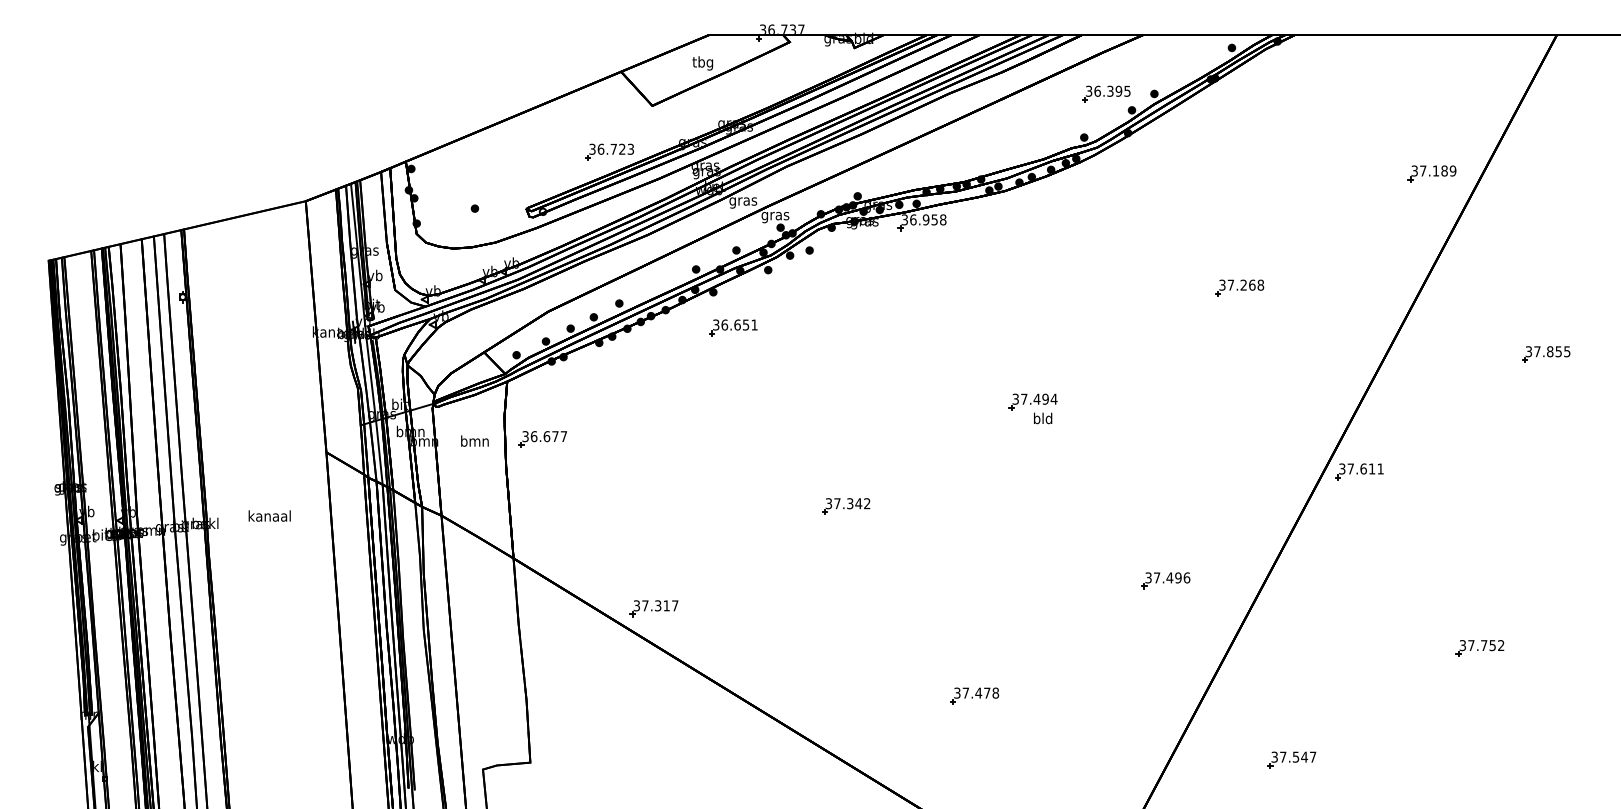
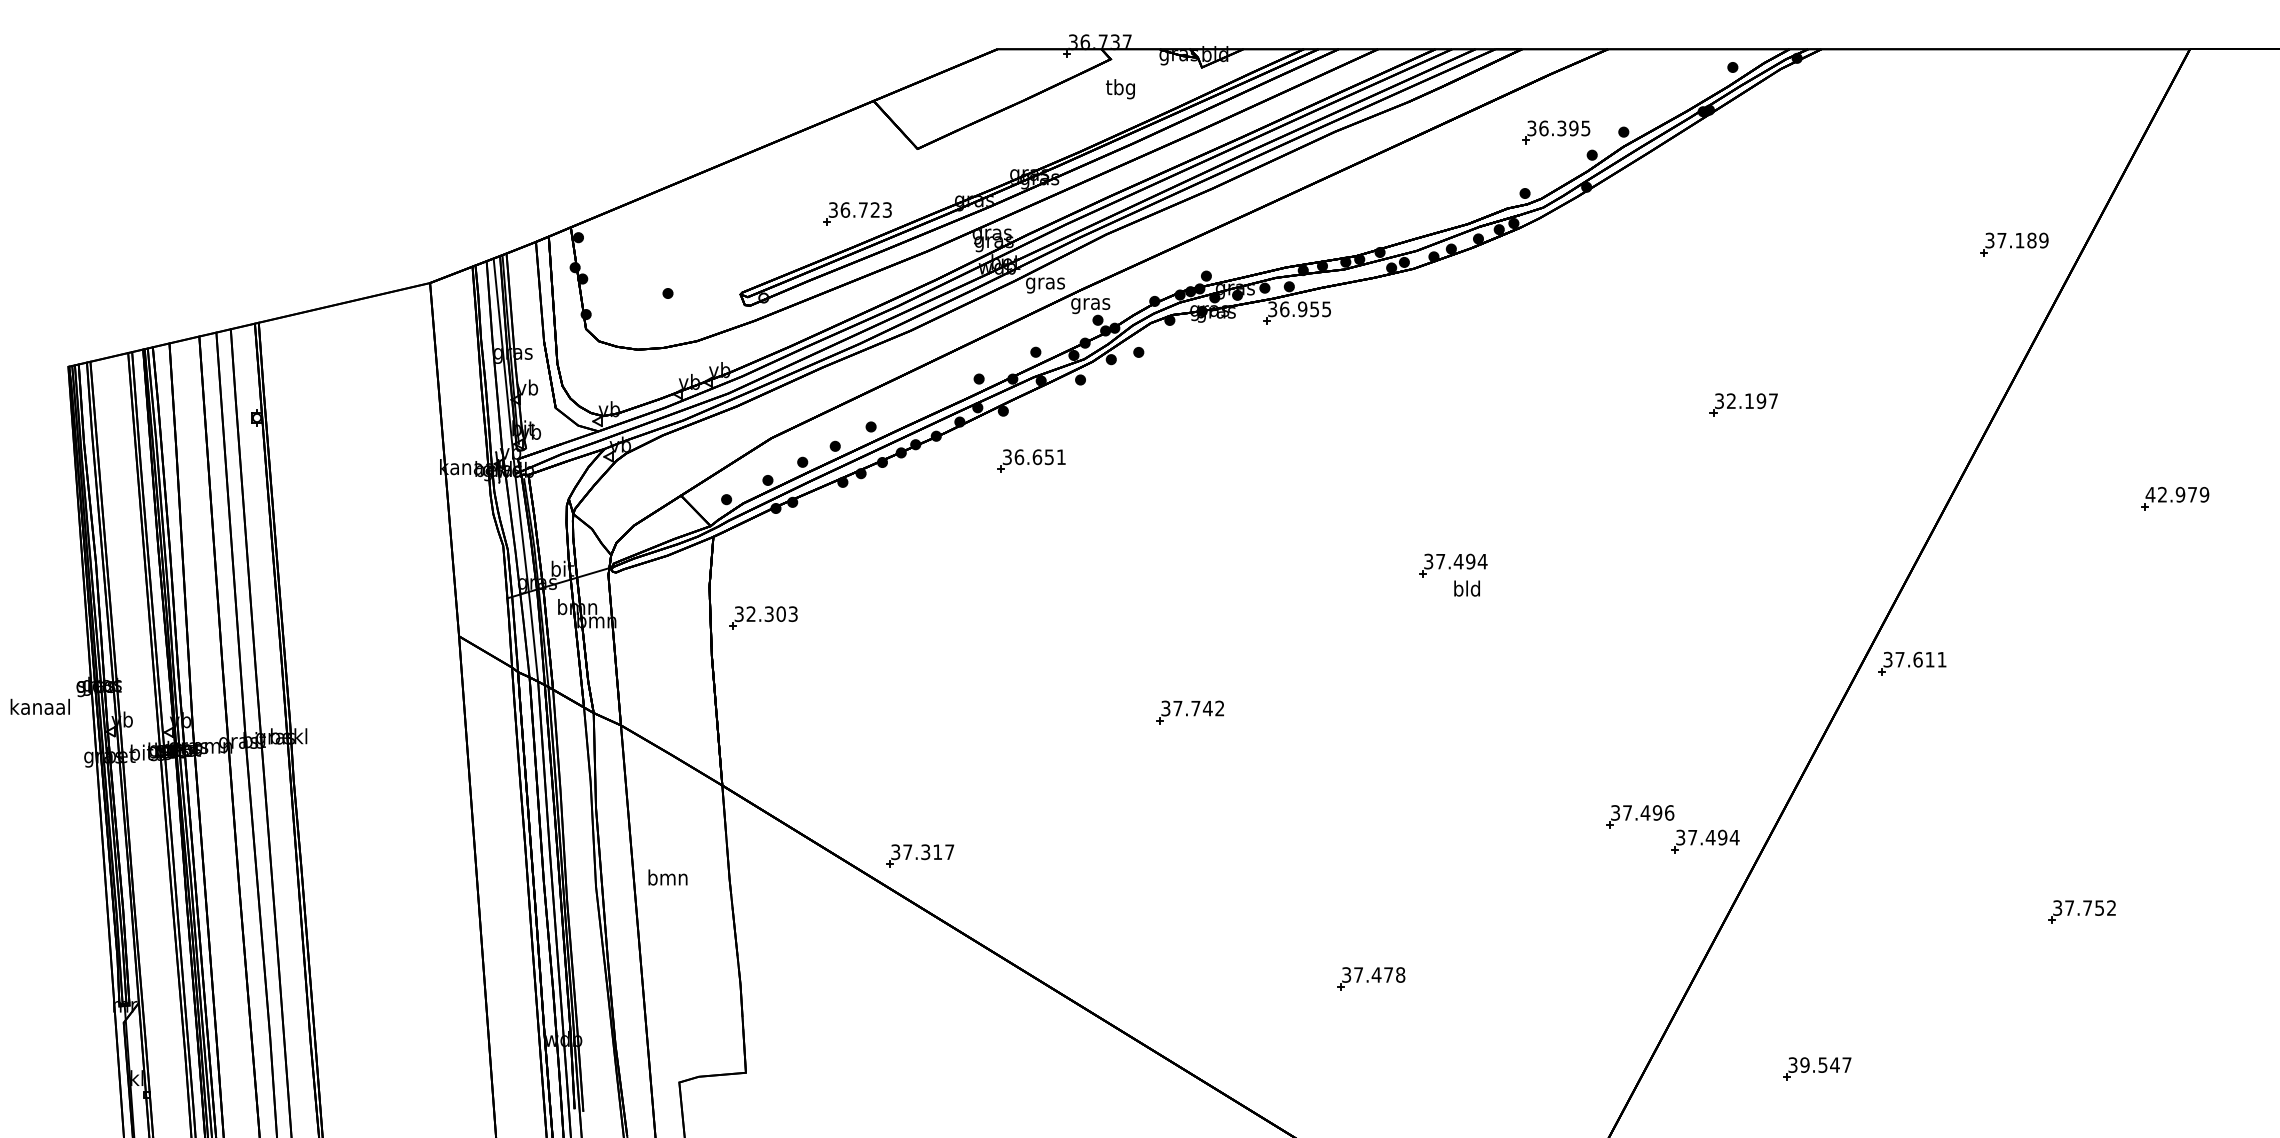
text: (702, 63) -> (1120, 89), moved
text: (943, 220) -> (1326, 309), 36.958 -> 36.955
text: (1245, 285) -> (1752, 401), 37.268 -> 32.197
text: (1548, 351) -> (2177, 494), 37.855 -> 42.979
text: (548, 436) -> (771, 614), 36.677 -> 32.303
text: (474, 441) -> (667, 877), moved
text: (849, 503) -> (1195, 708), 37.342 -> 37.742
text: (269, 515) -> (39, 706), moved
part: (1212, 598) -> (1705, 841), added
text: (1282, 756) -> (1804, 1064), 37.547 -> 39.547

